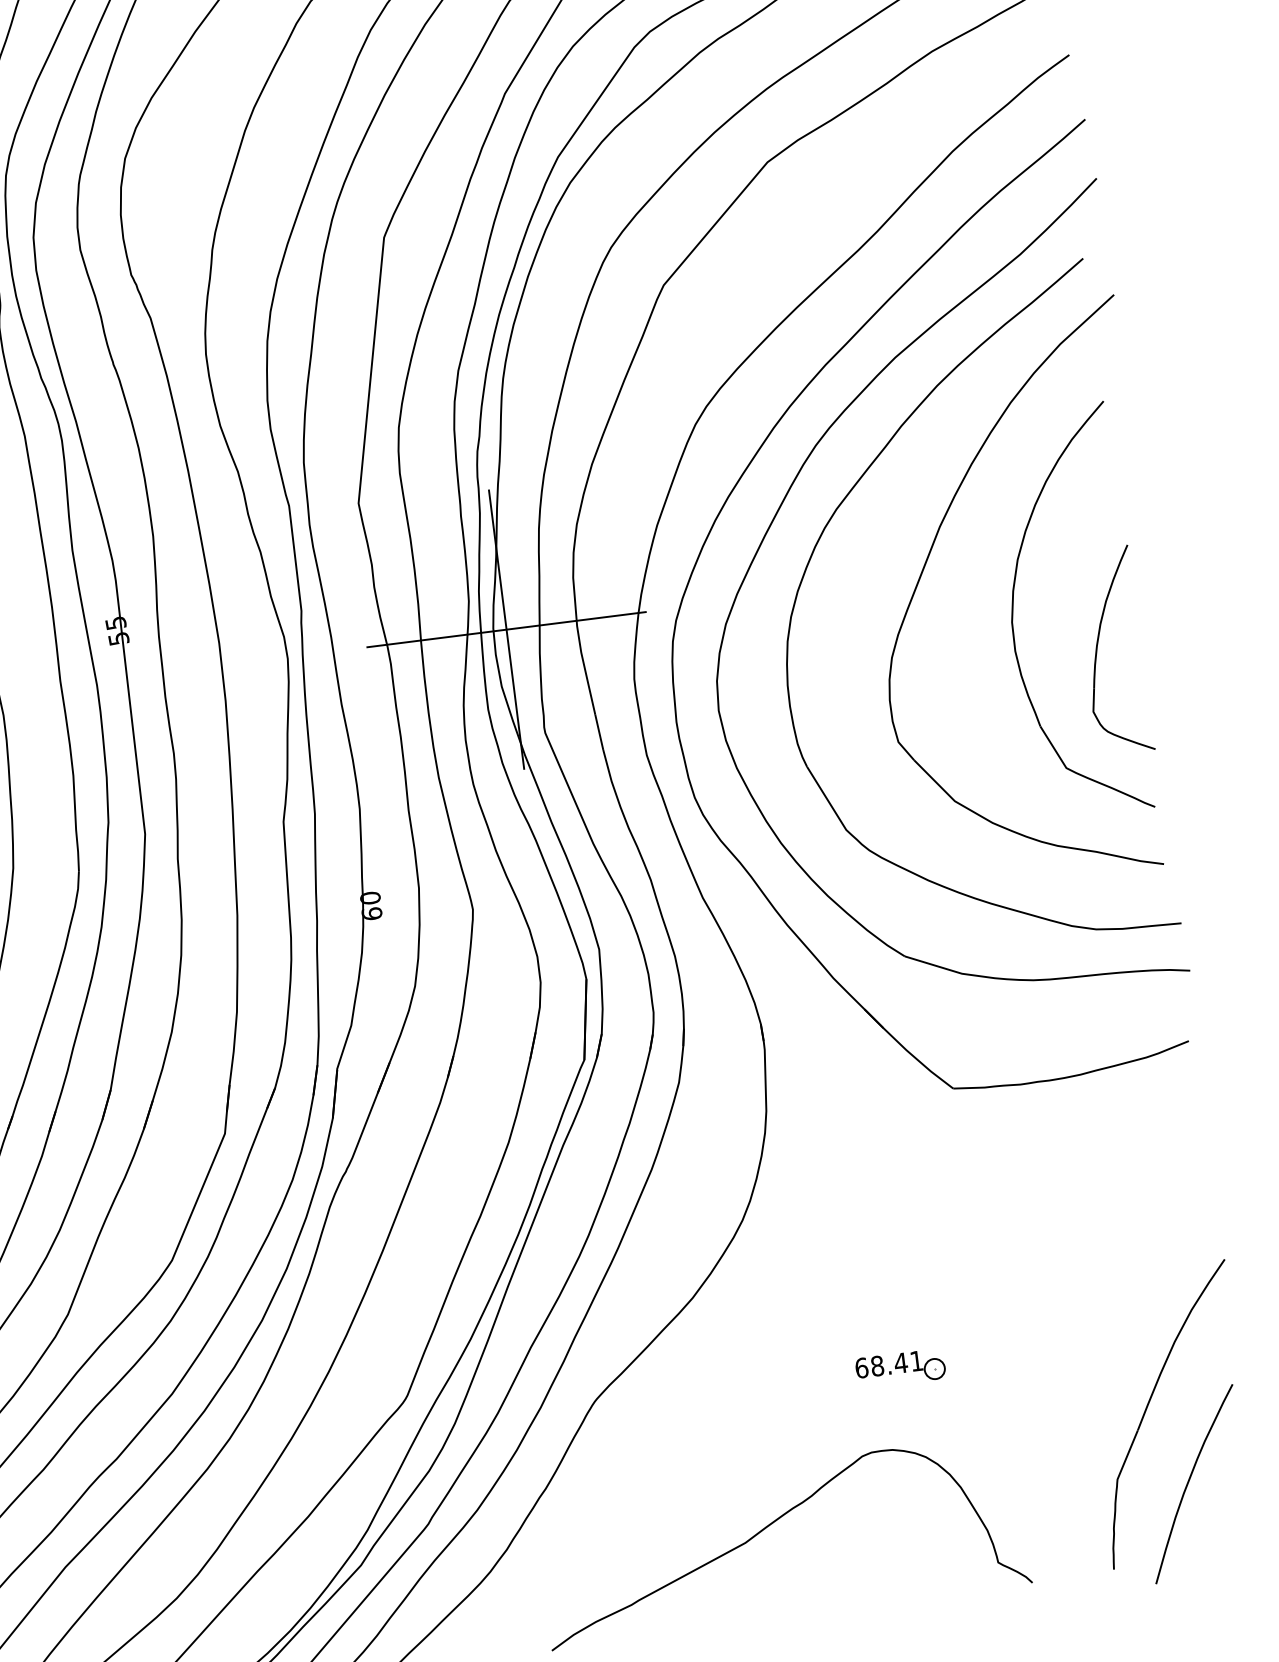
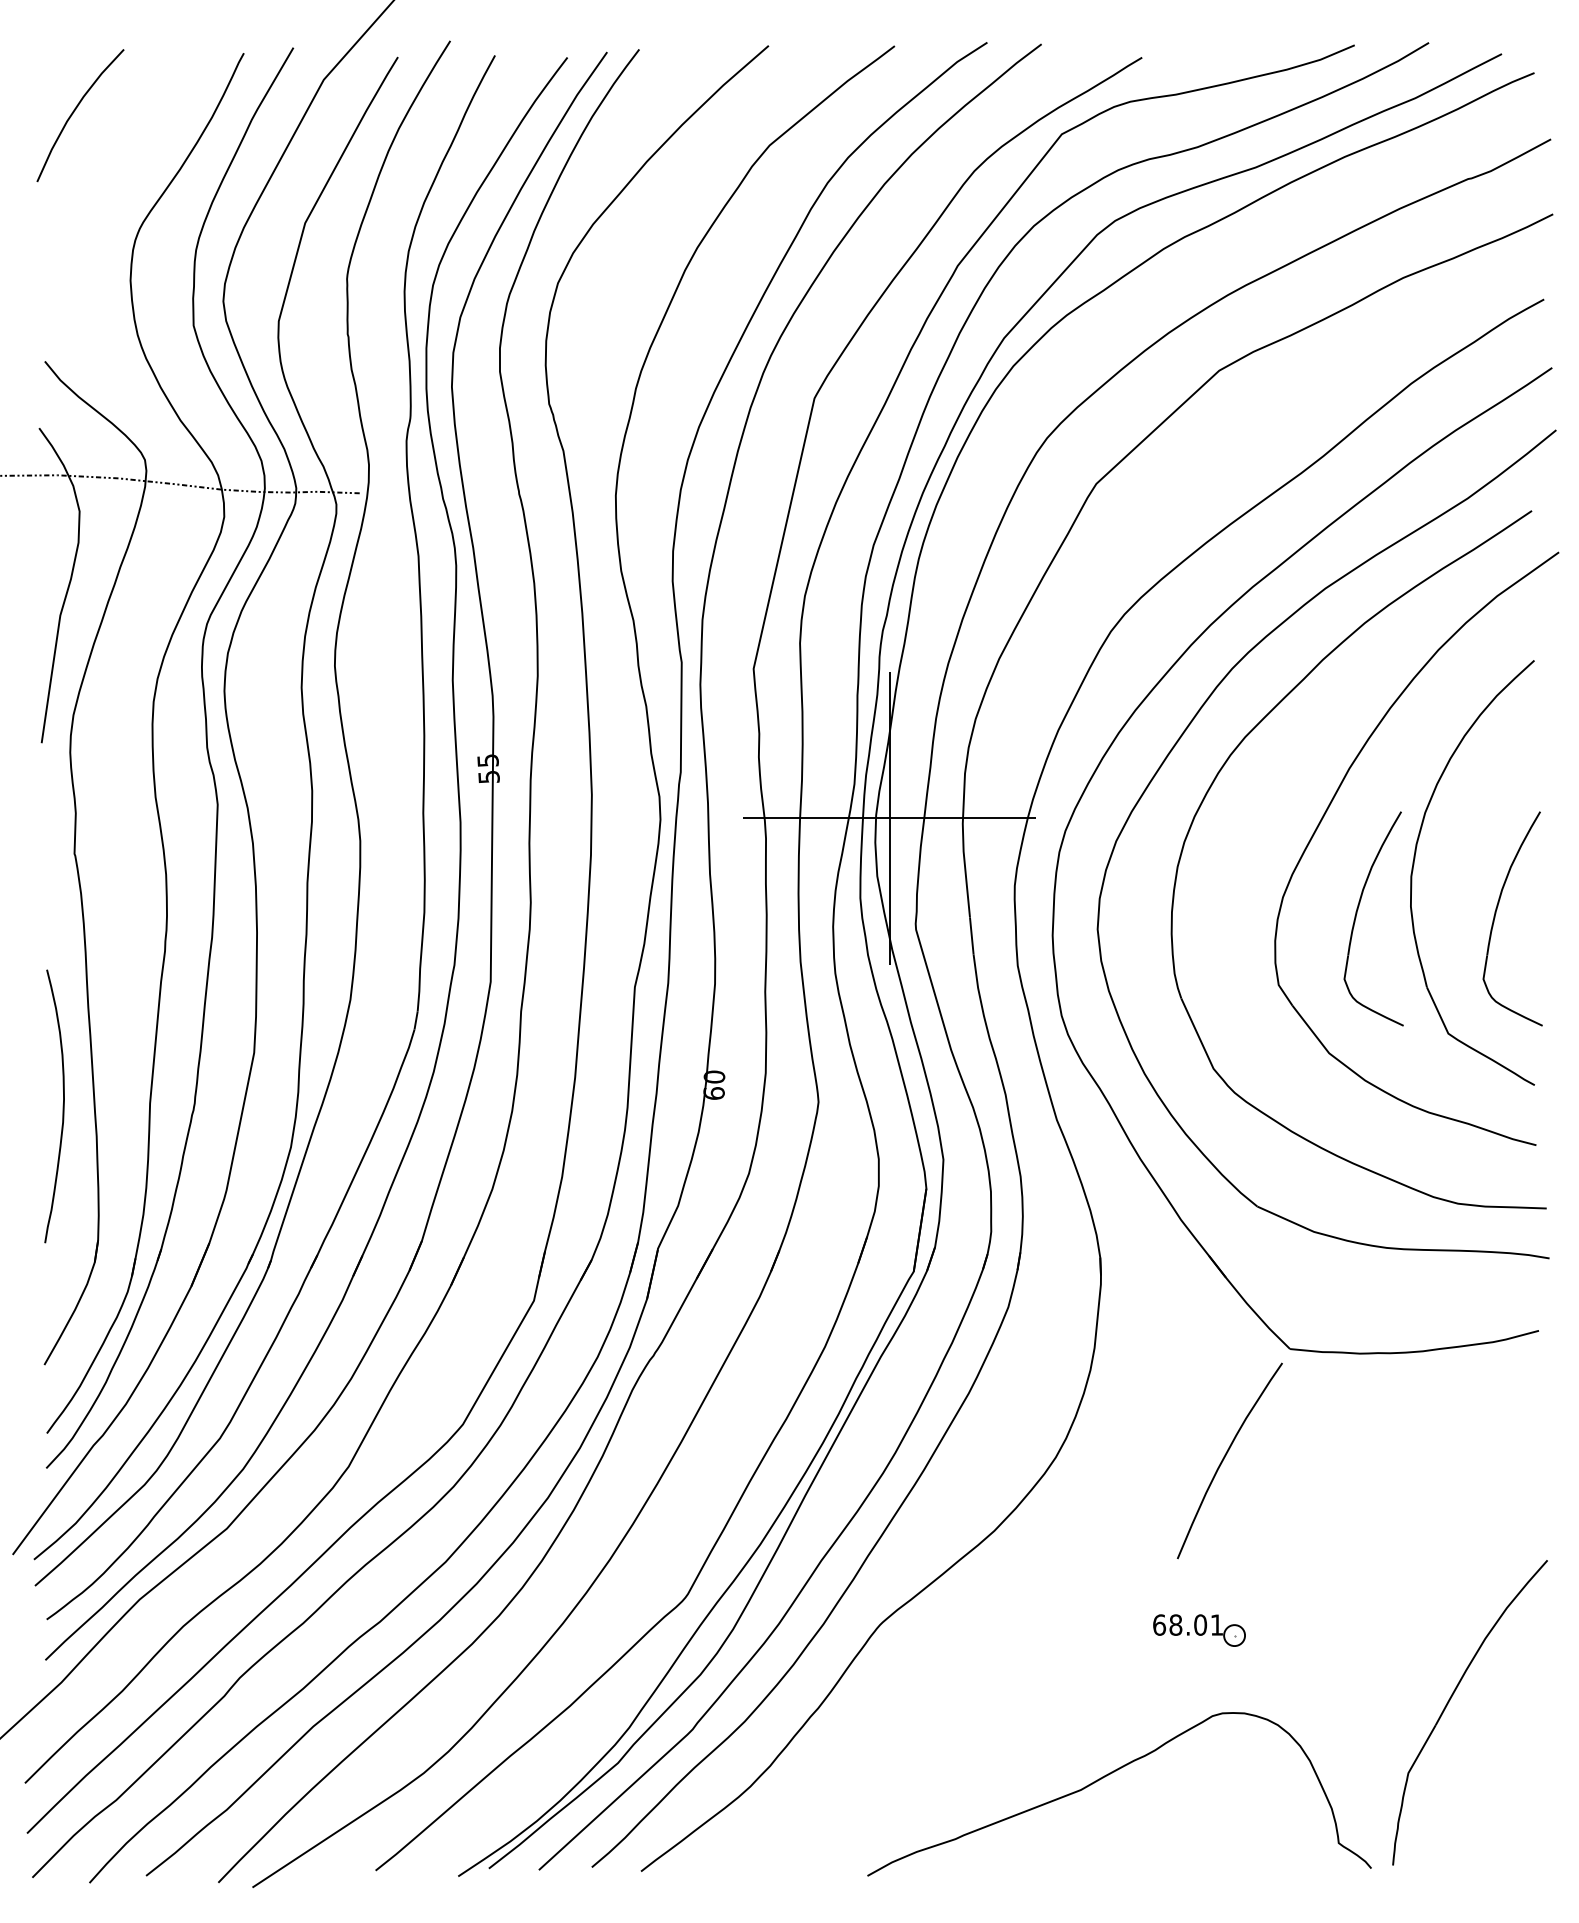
part: (965, 664) -> (1357, 913), added
text: (900, 1362) -> (1200, 1624), 68.41 -> 68.01
curve: (1189, 1481) -> (1225, 1457), moved
curve: (771, 1524) -> (1110, 1774), moved

